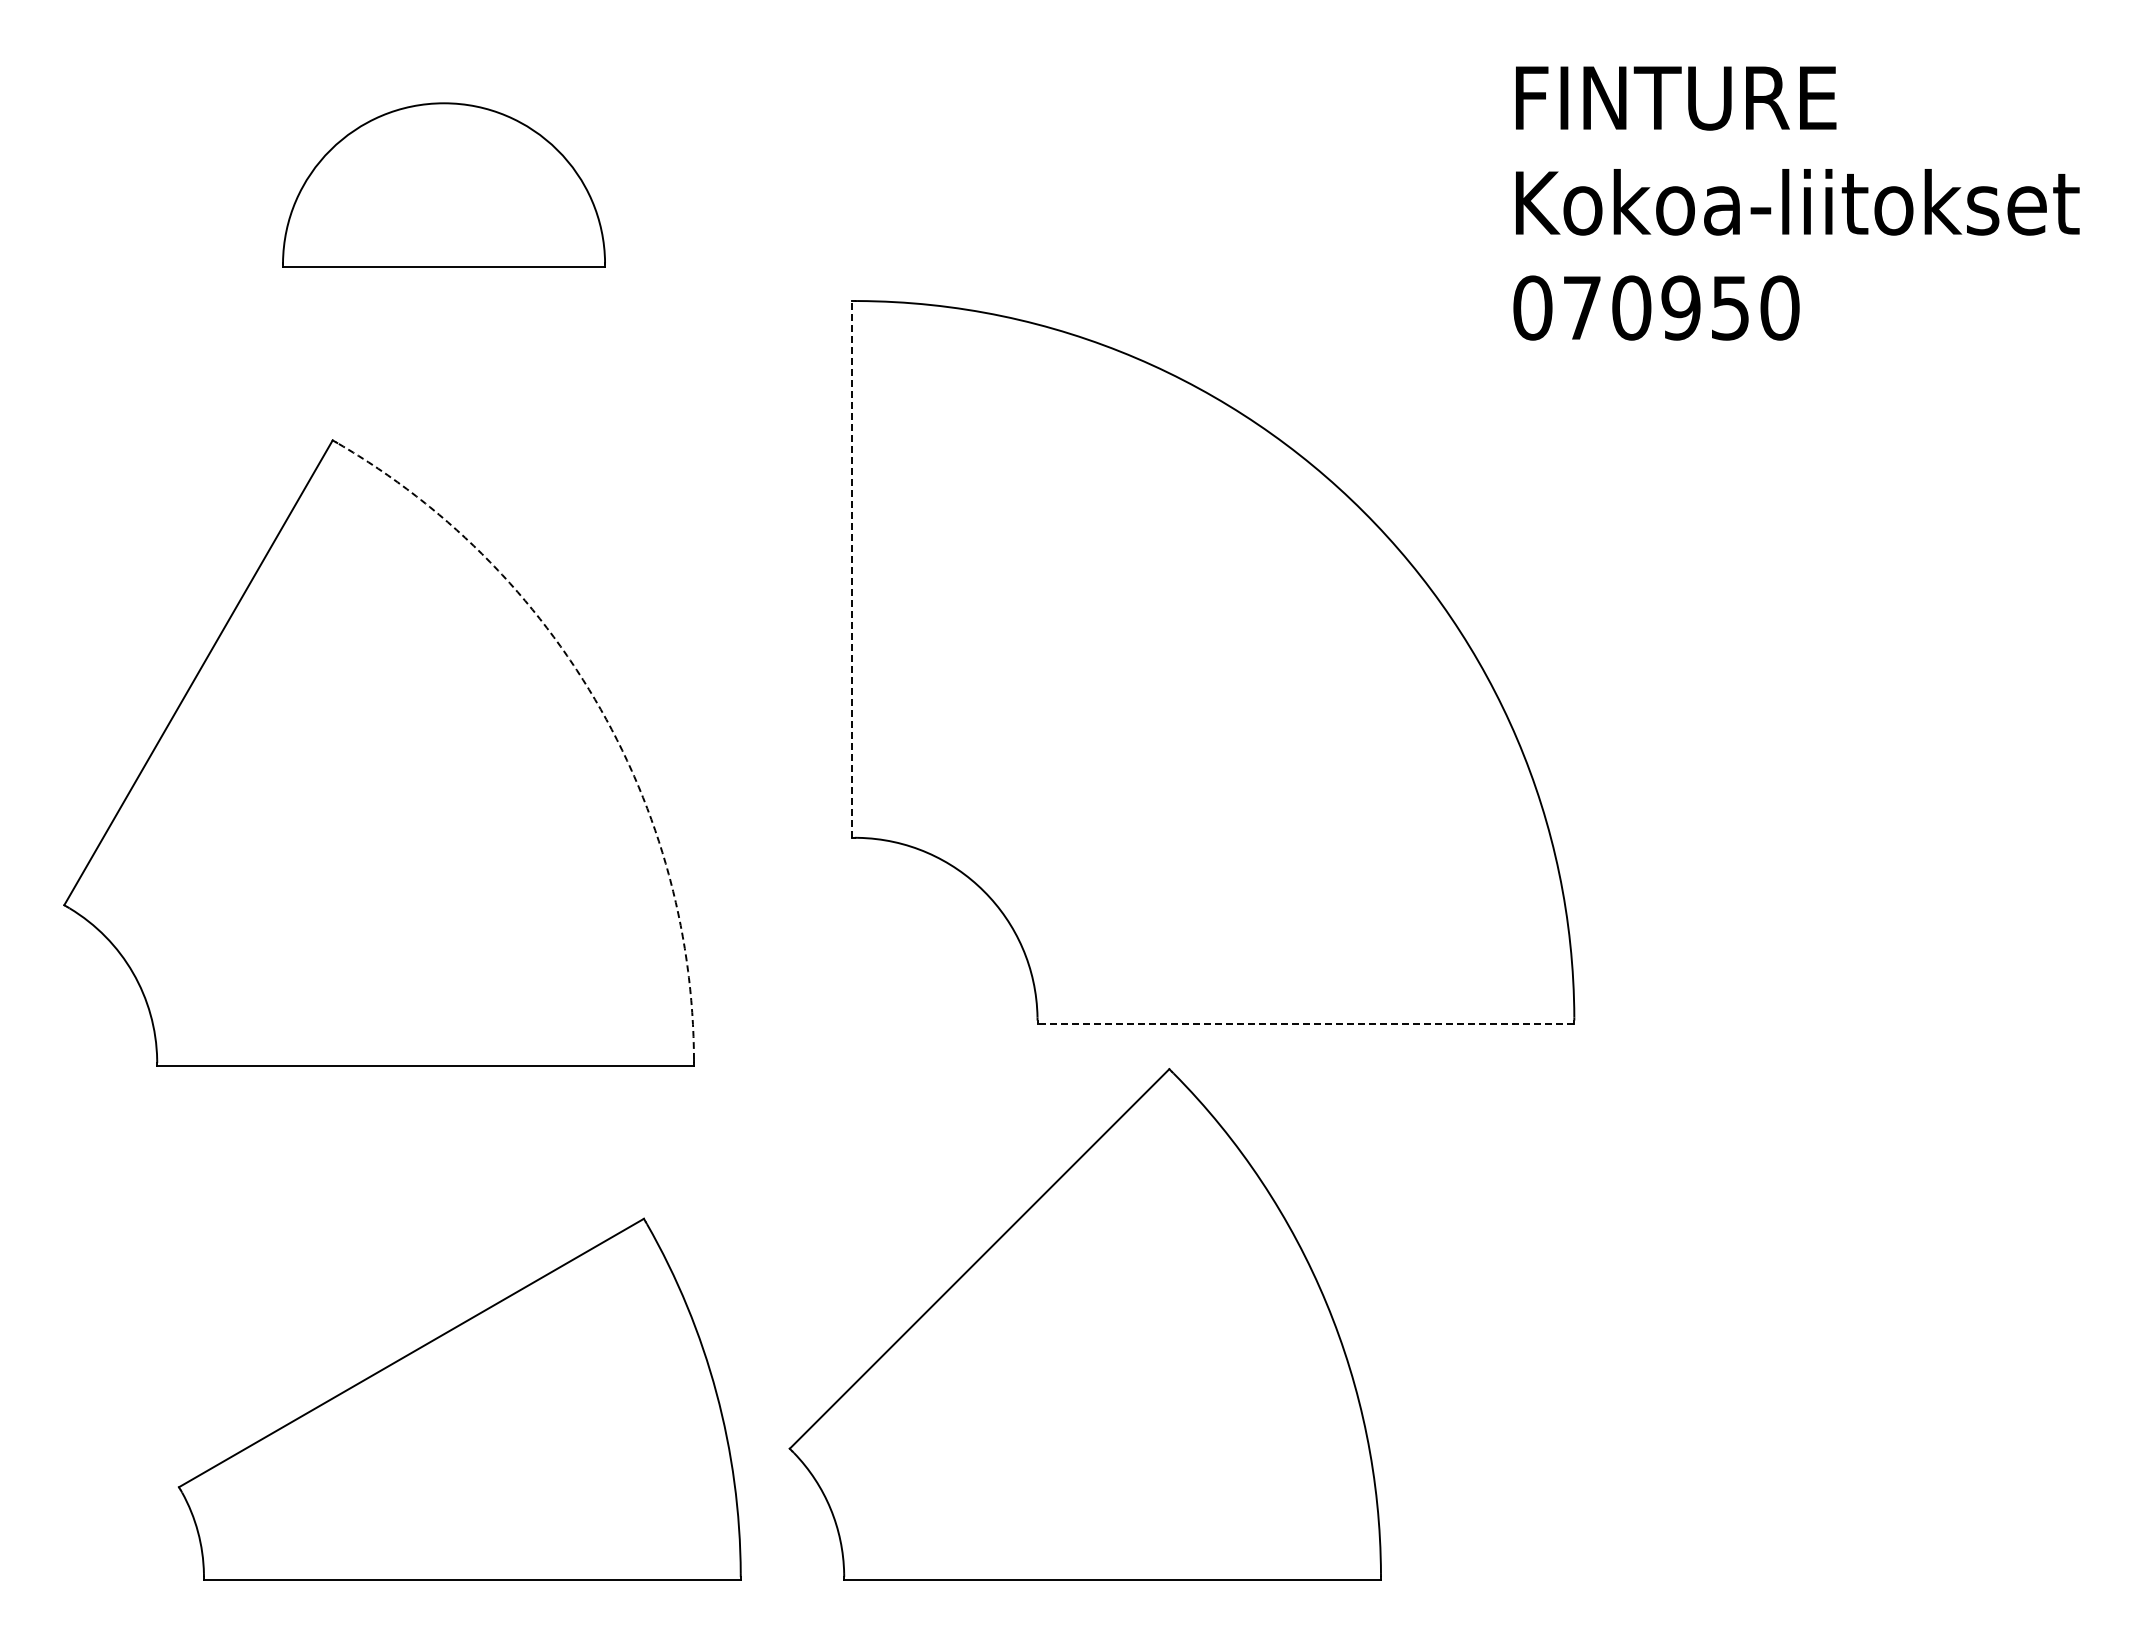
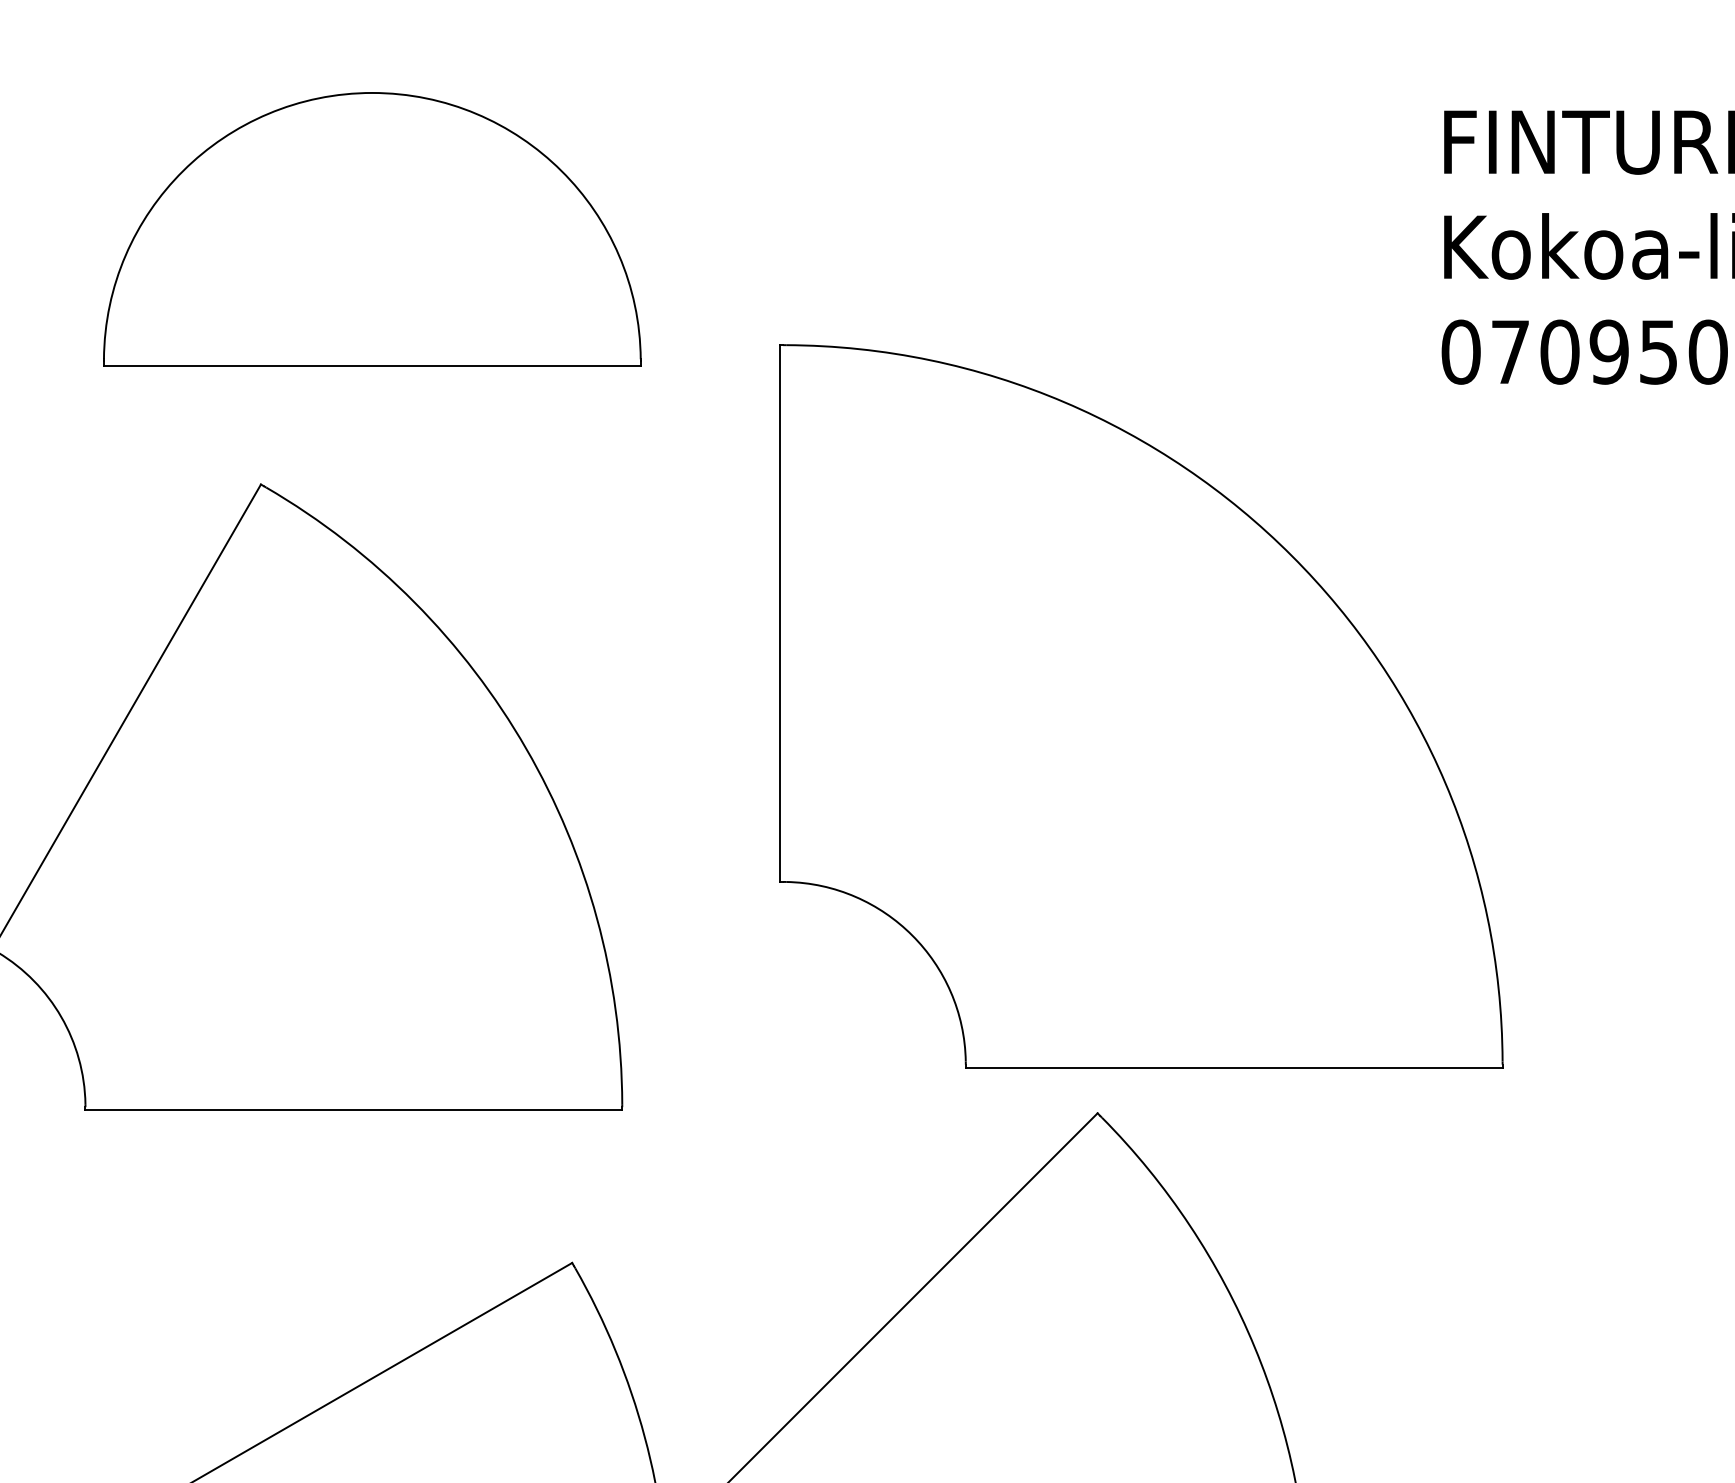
part: (443, 184) -> (371, 228), size x1.67
line: (851, 568) -> (779, 612), dashed -> solid
arc: (597, 704) -> (525, 748), dashed -> solid
line: (1305, 1023) -> (1233, 1067), dashed -> solid

